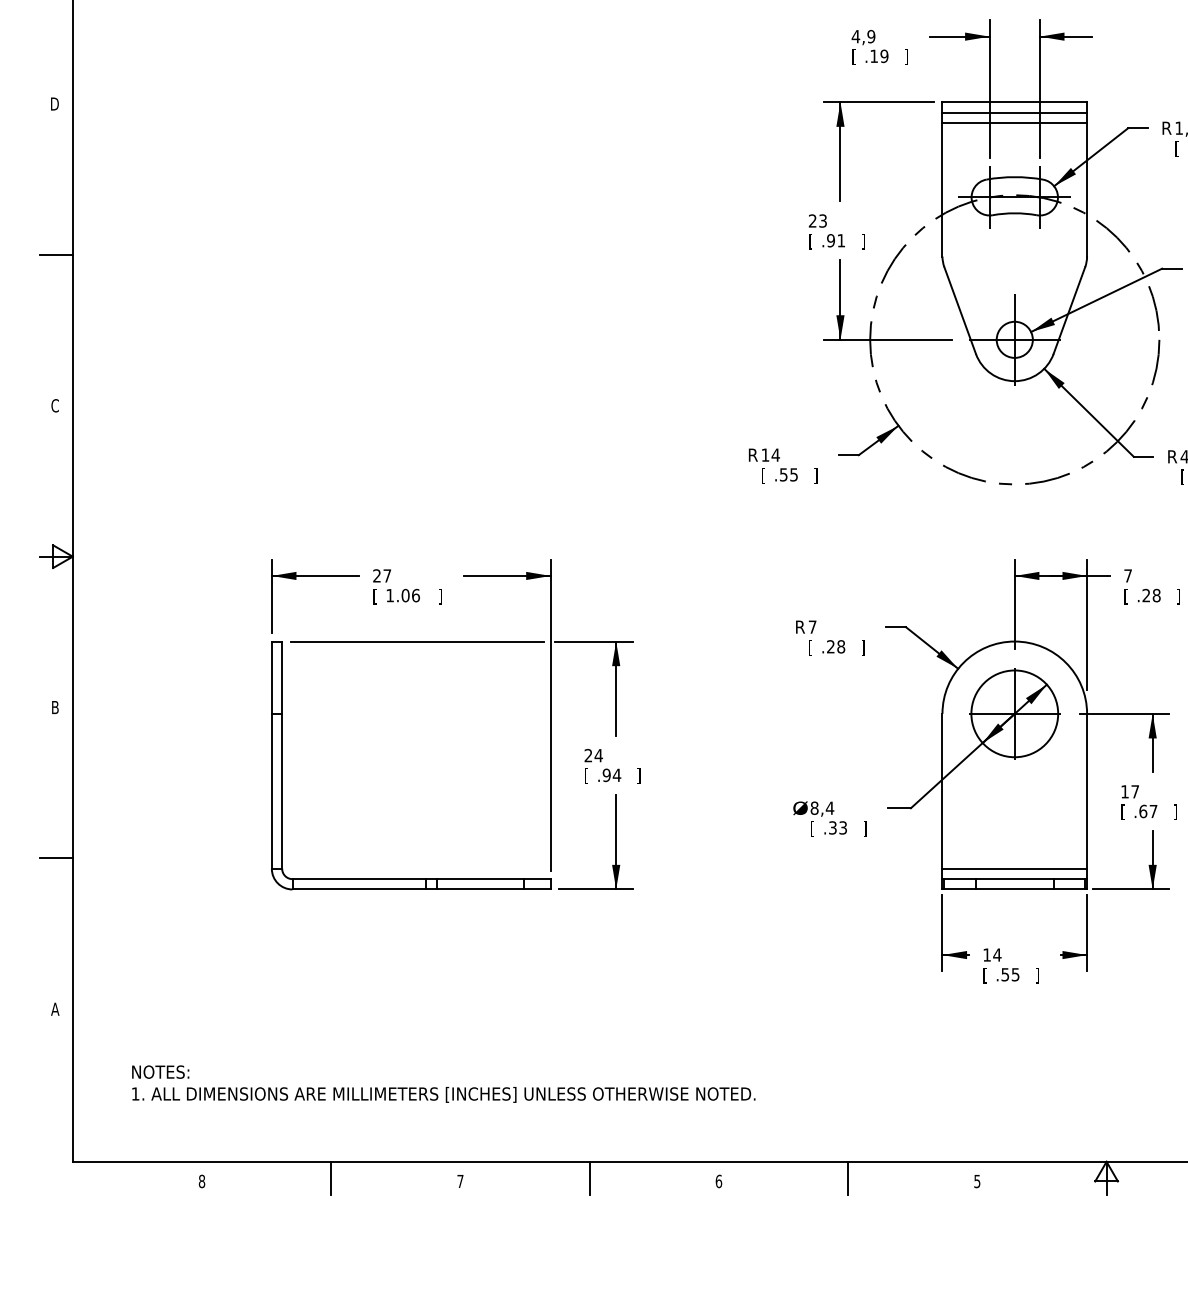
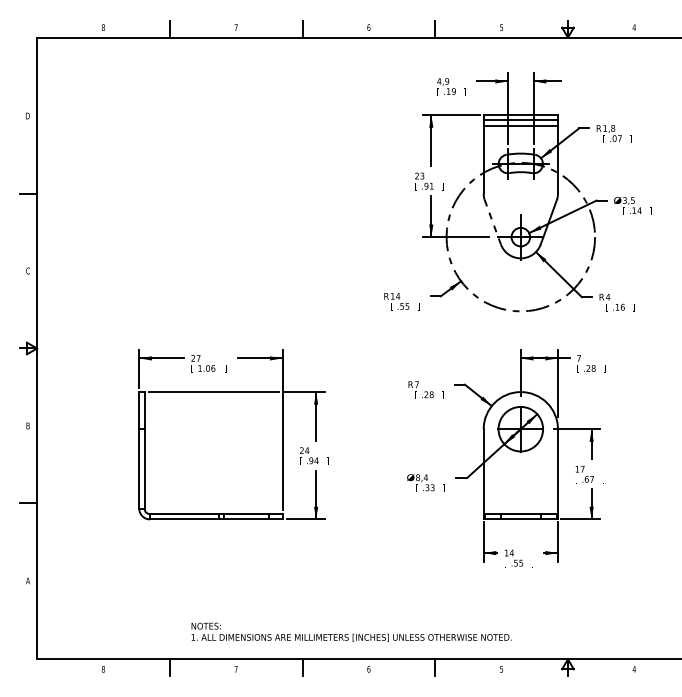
line: (959, 311) -> (492, 222), solid -> dashed
line: (1014, 868) -> (520, 508), removed
text: (443, 1082) -> (351, 631), moved

